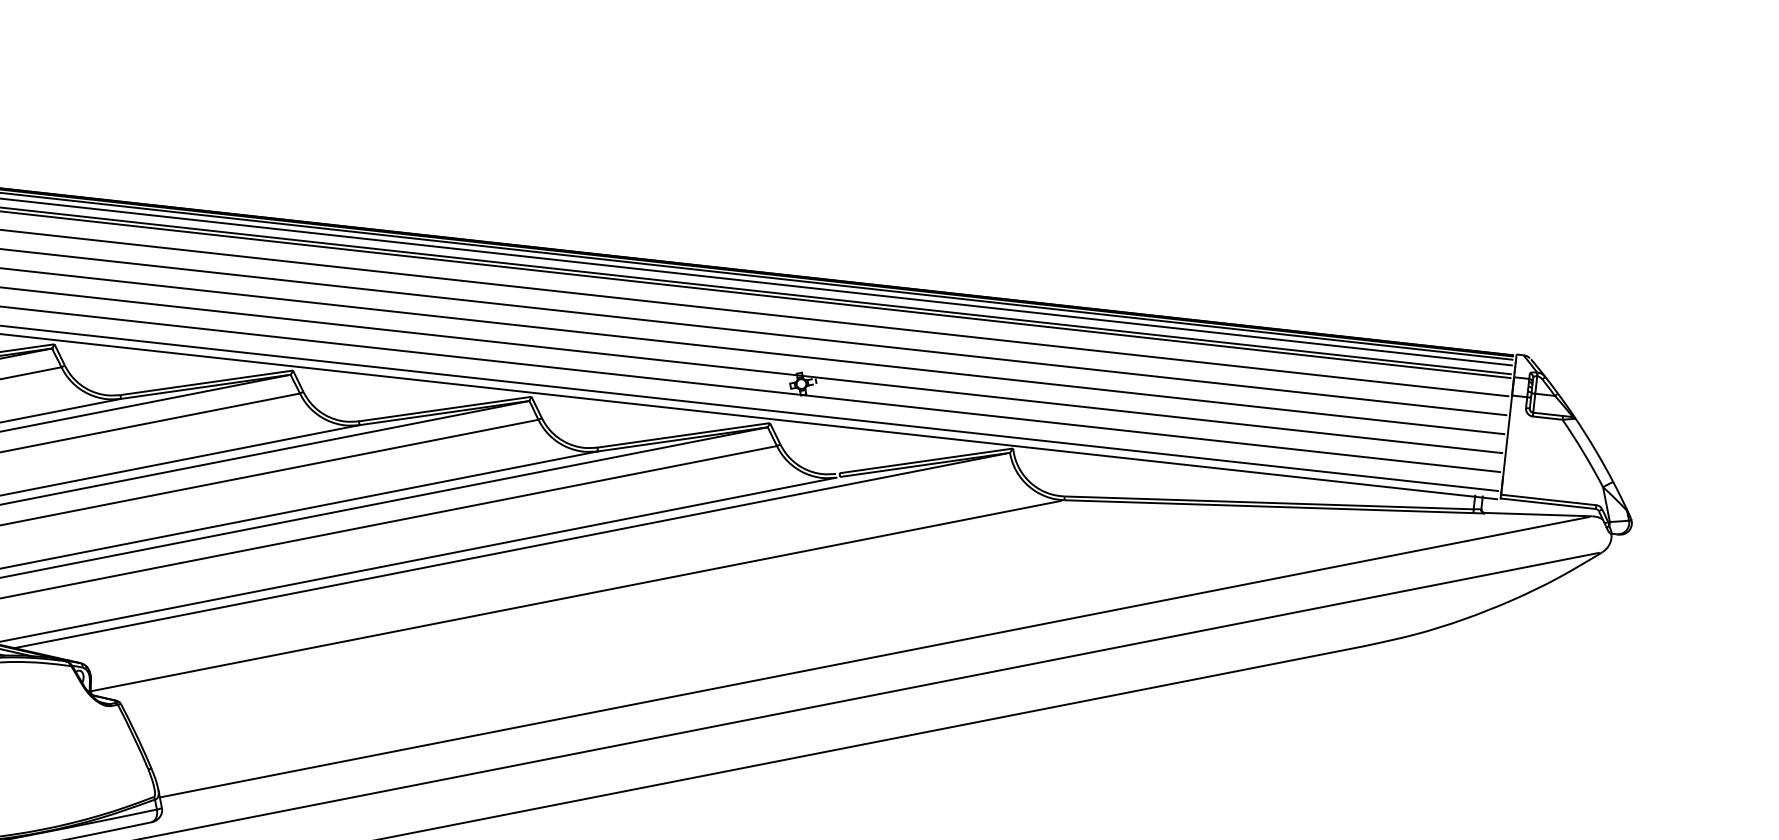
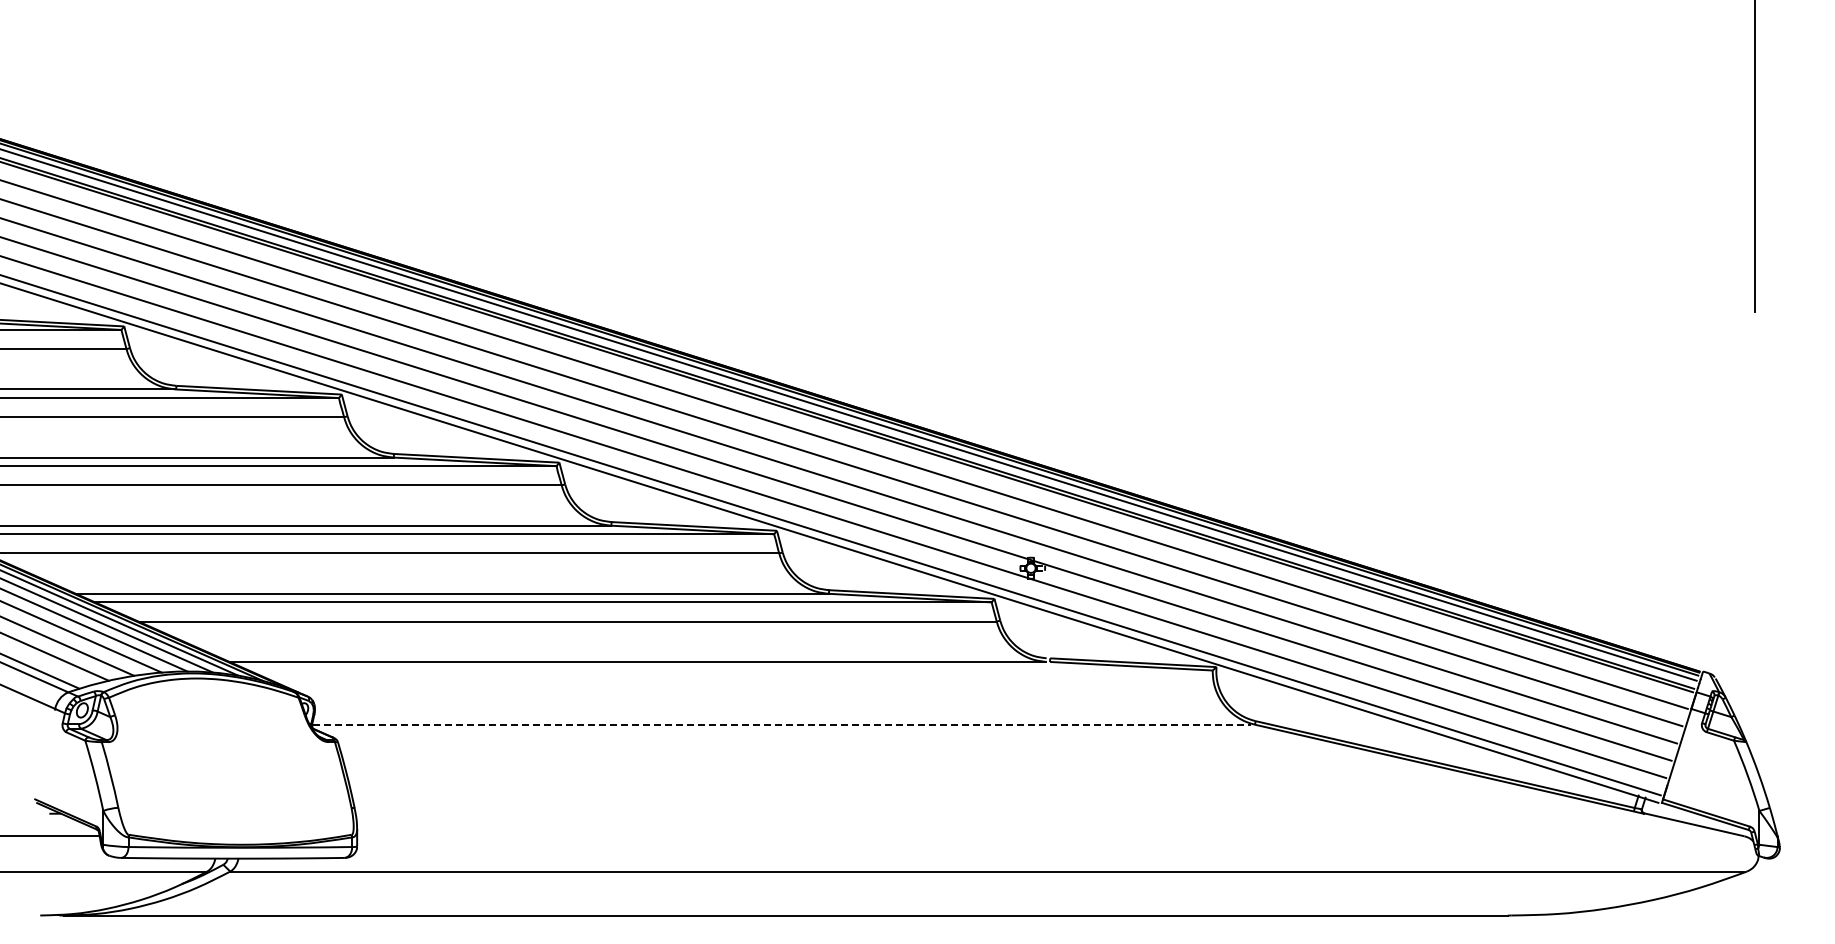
line: (509, 550) -> (728, 670), removed
line: (576, 595) -> (782, 724), solid -> dashed
line: (873, 657) -> (1048, 836), removed

